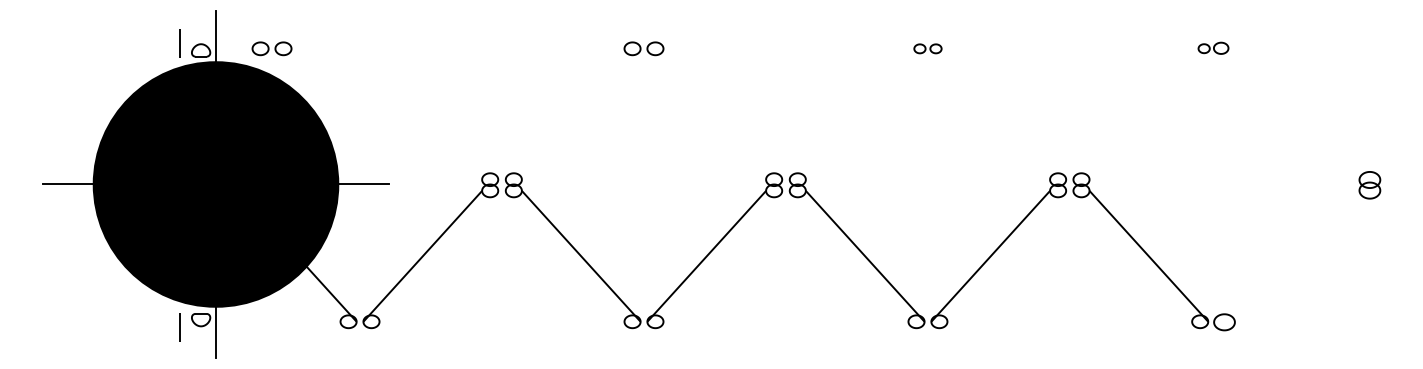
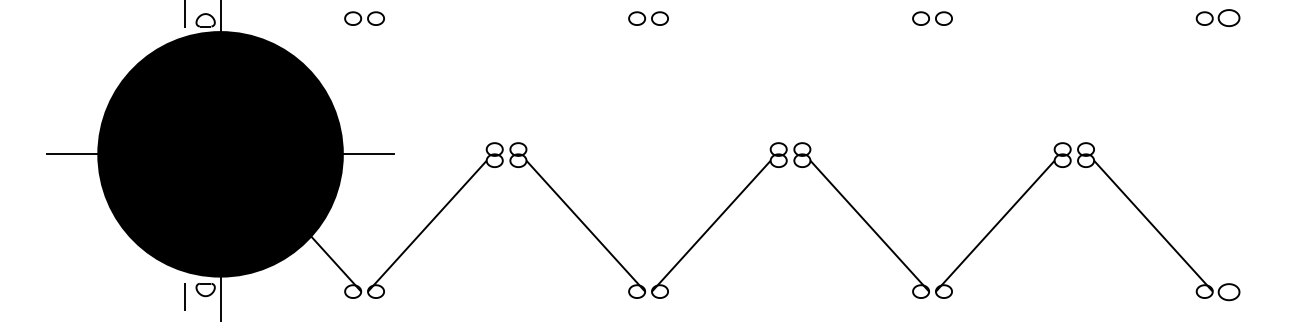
part: (271, 48) -> (364, 18), moved
part: (927, 48) -> (932, 18), size x1.43
part: (1213, 48) -> (1218, 18), size x1.43

